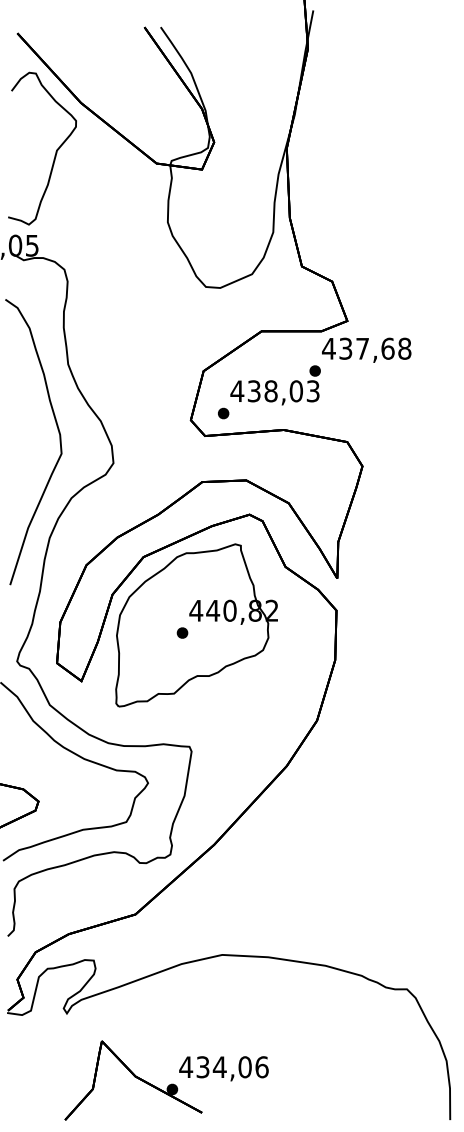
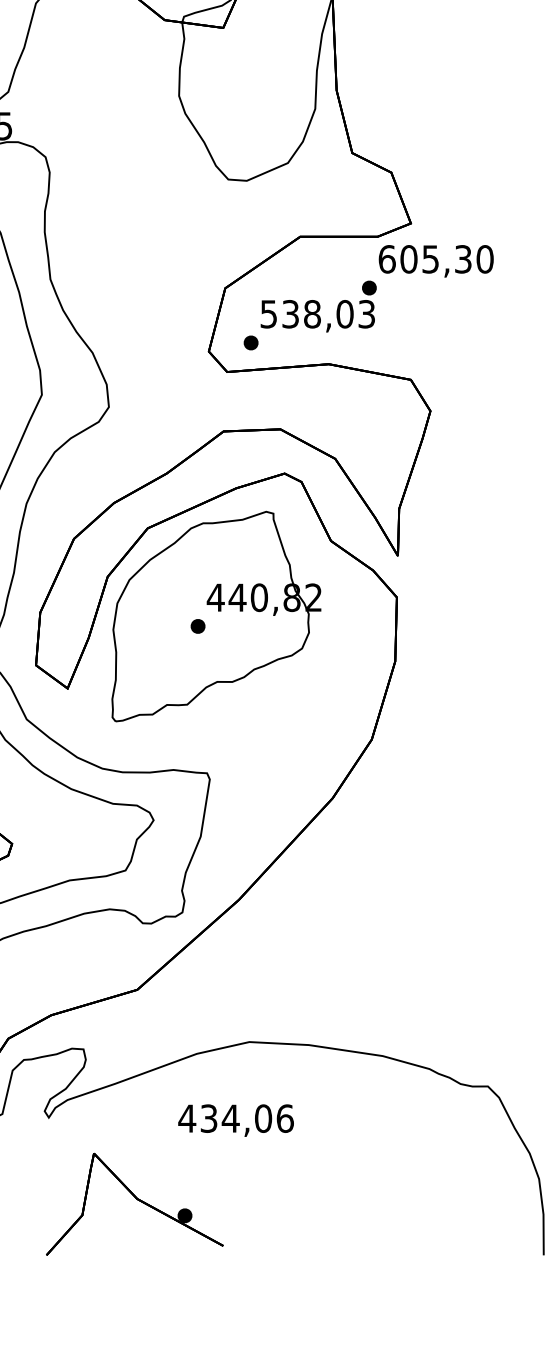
text: (366, 348) -> (435, 258), 437,68 -> 605,30
text: (237, 391) -> (269, 314), 438,03 -> 538,03
text: (223, 1068) -> (235, 1120), moved

